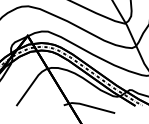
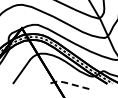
line: (87, 105) -> (69, 83), solid -> dashed

